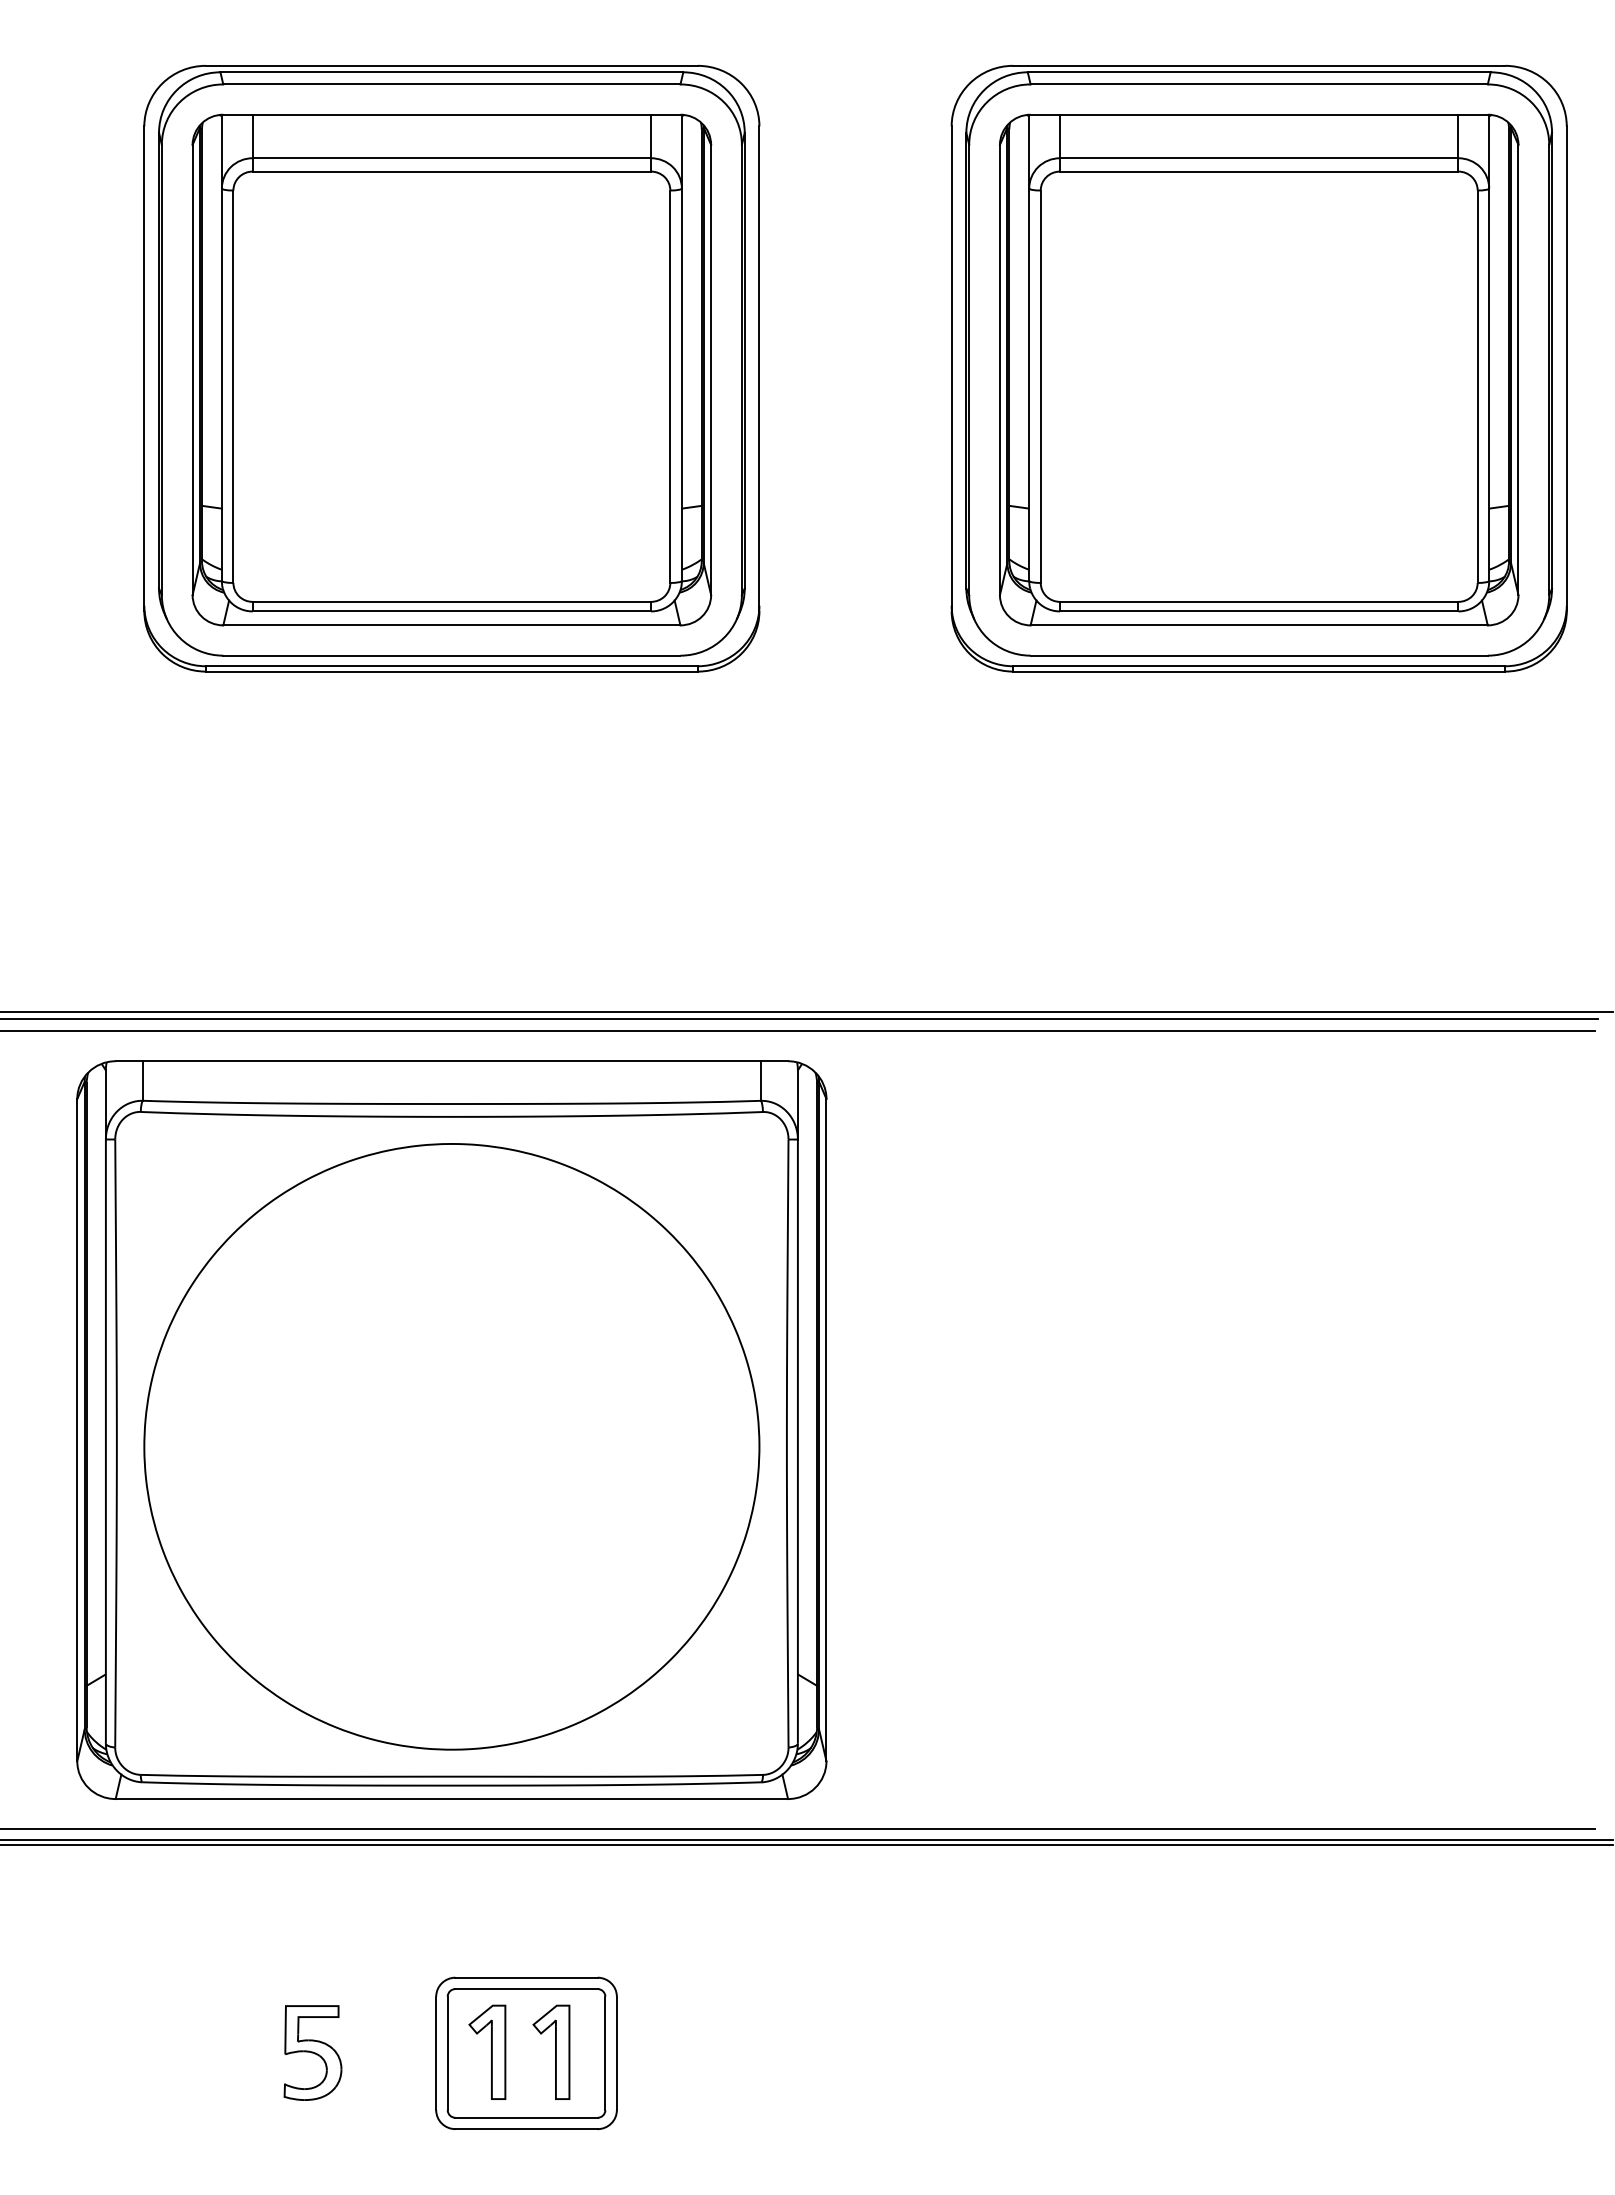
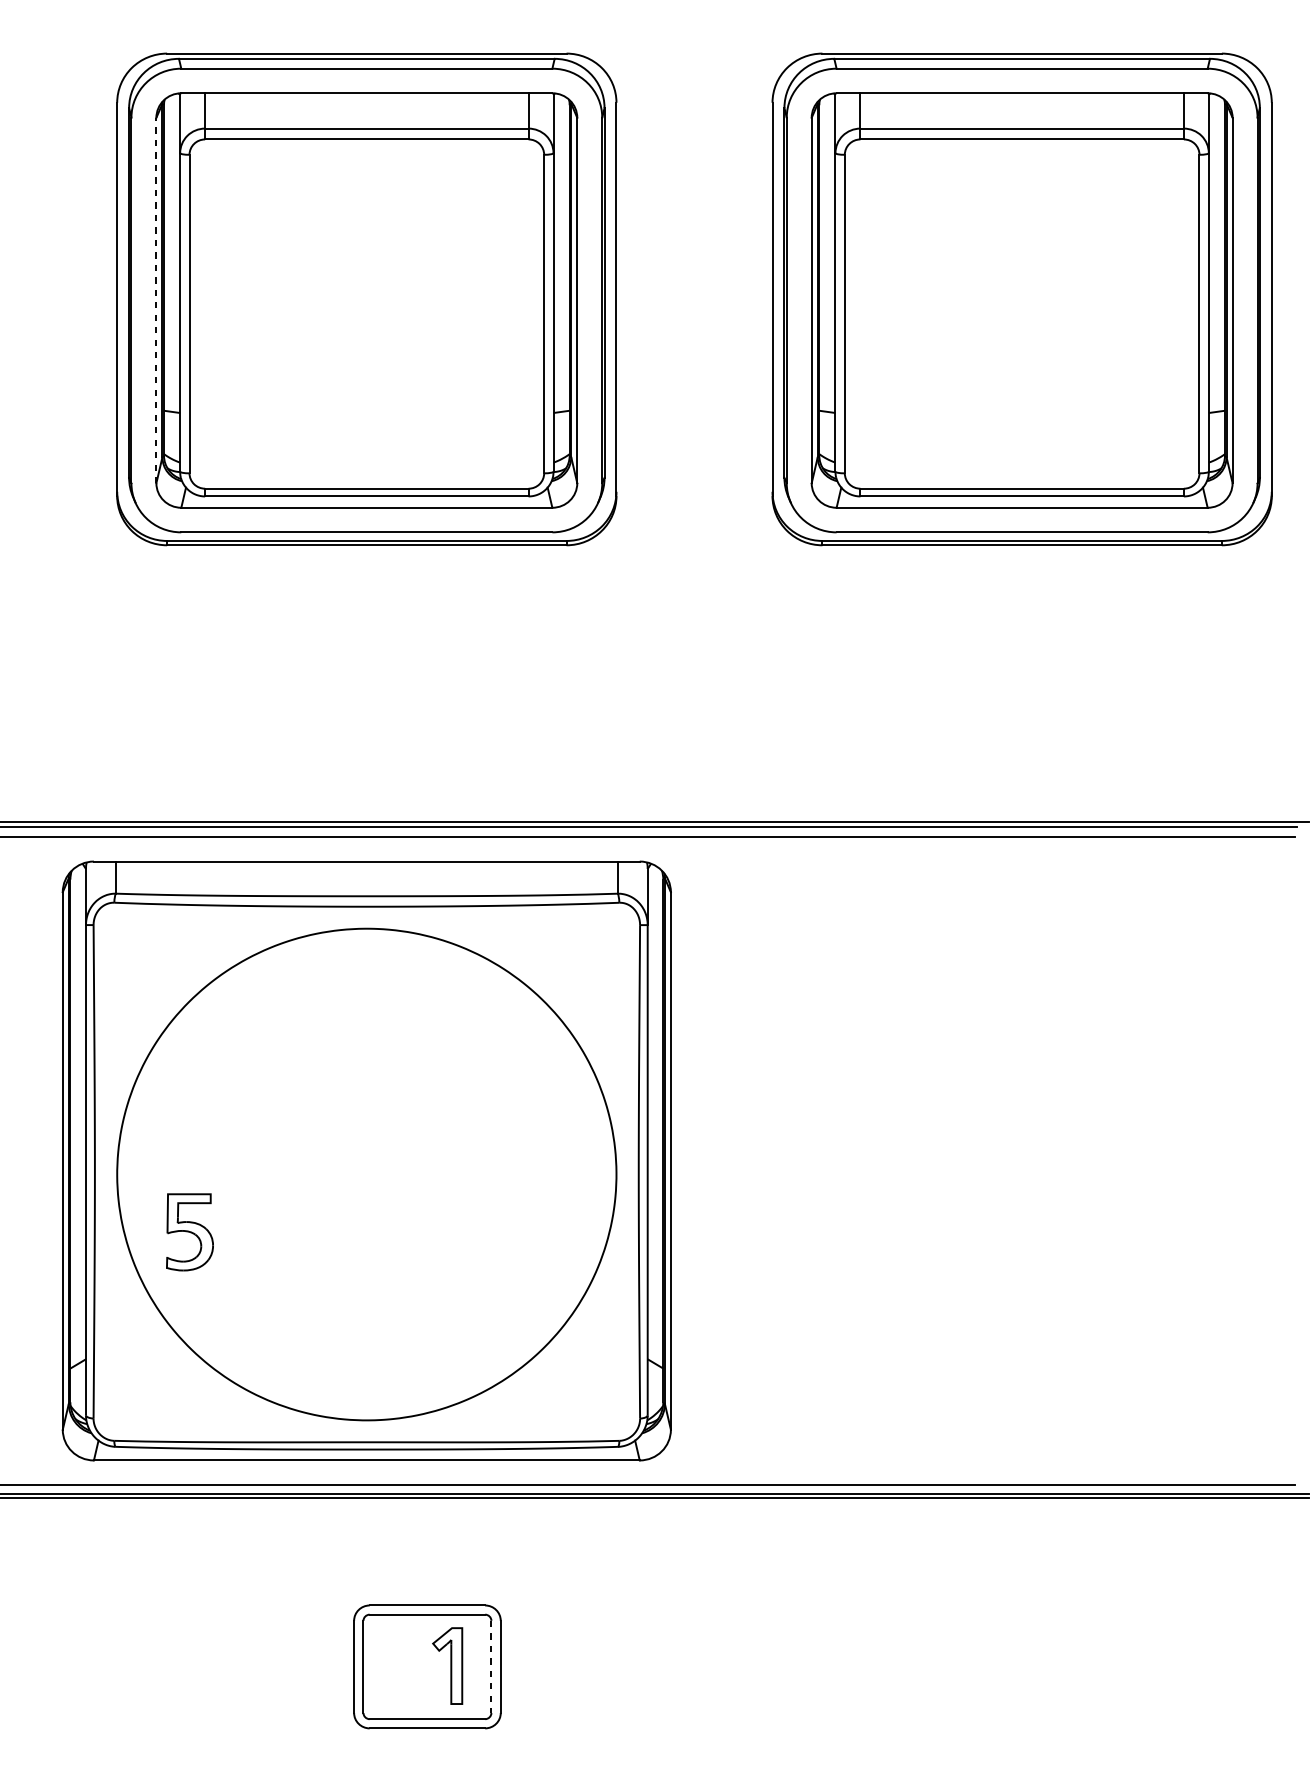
line: (192, 369) -> (156, 300), solid -> dashed
part: (487, 2051) -> (395, 1665), removed
part: (312, 2052) -> (189, 1231), moved
line: (605, 2053) -> (491, 1666), solid -> dashed

